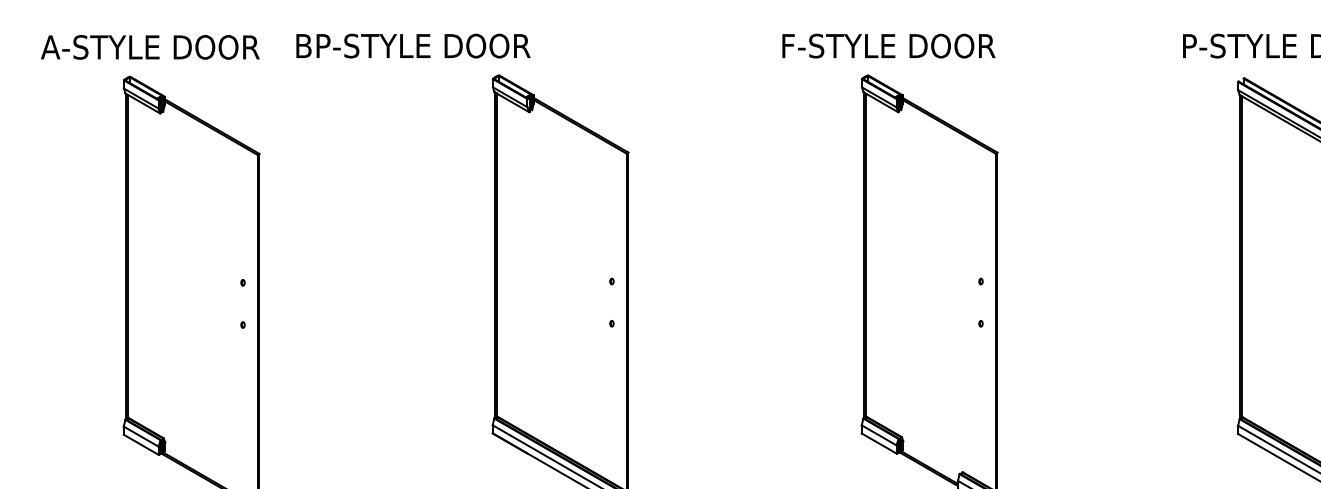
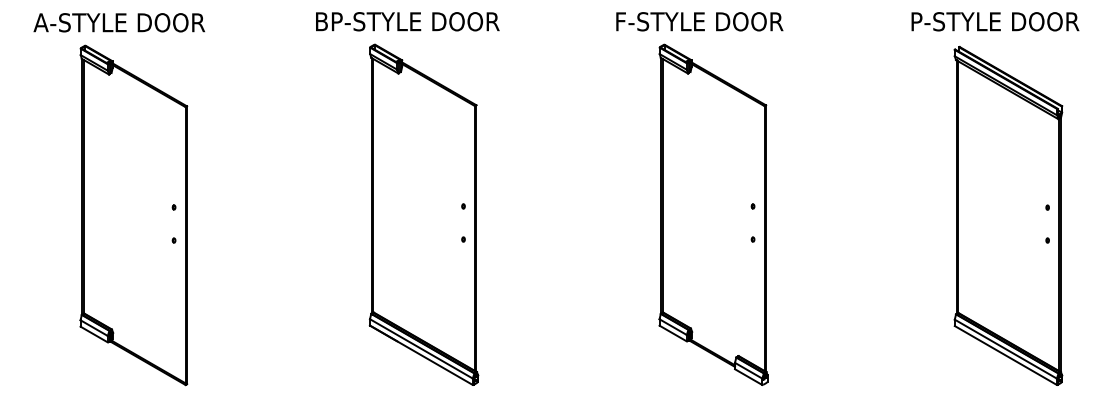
text: (413, 45) -> (407, 21), moved
text: (888, 45) -> (699, 21), moved
text: (149, 47) -> (118, 22), moved

